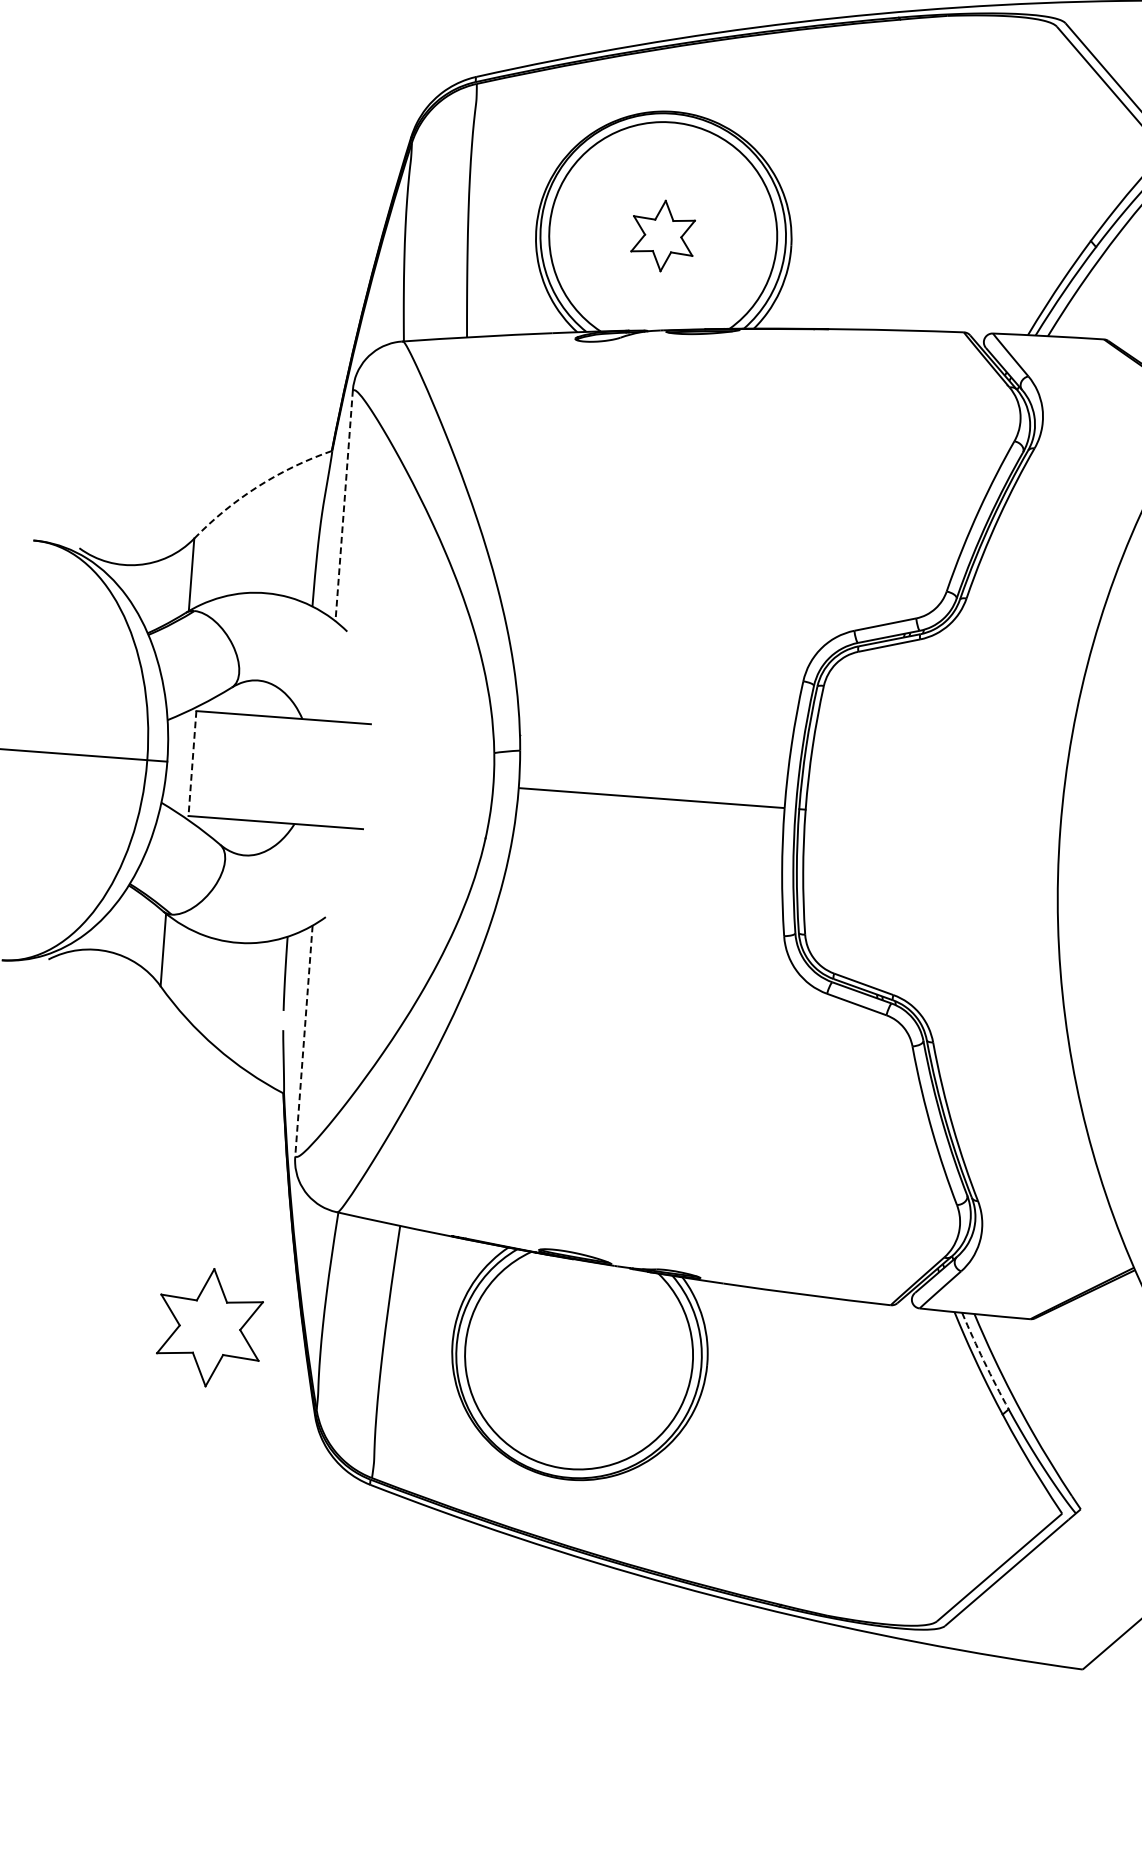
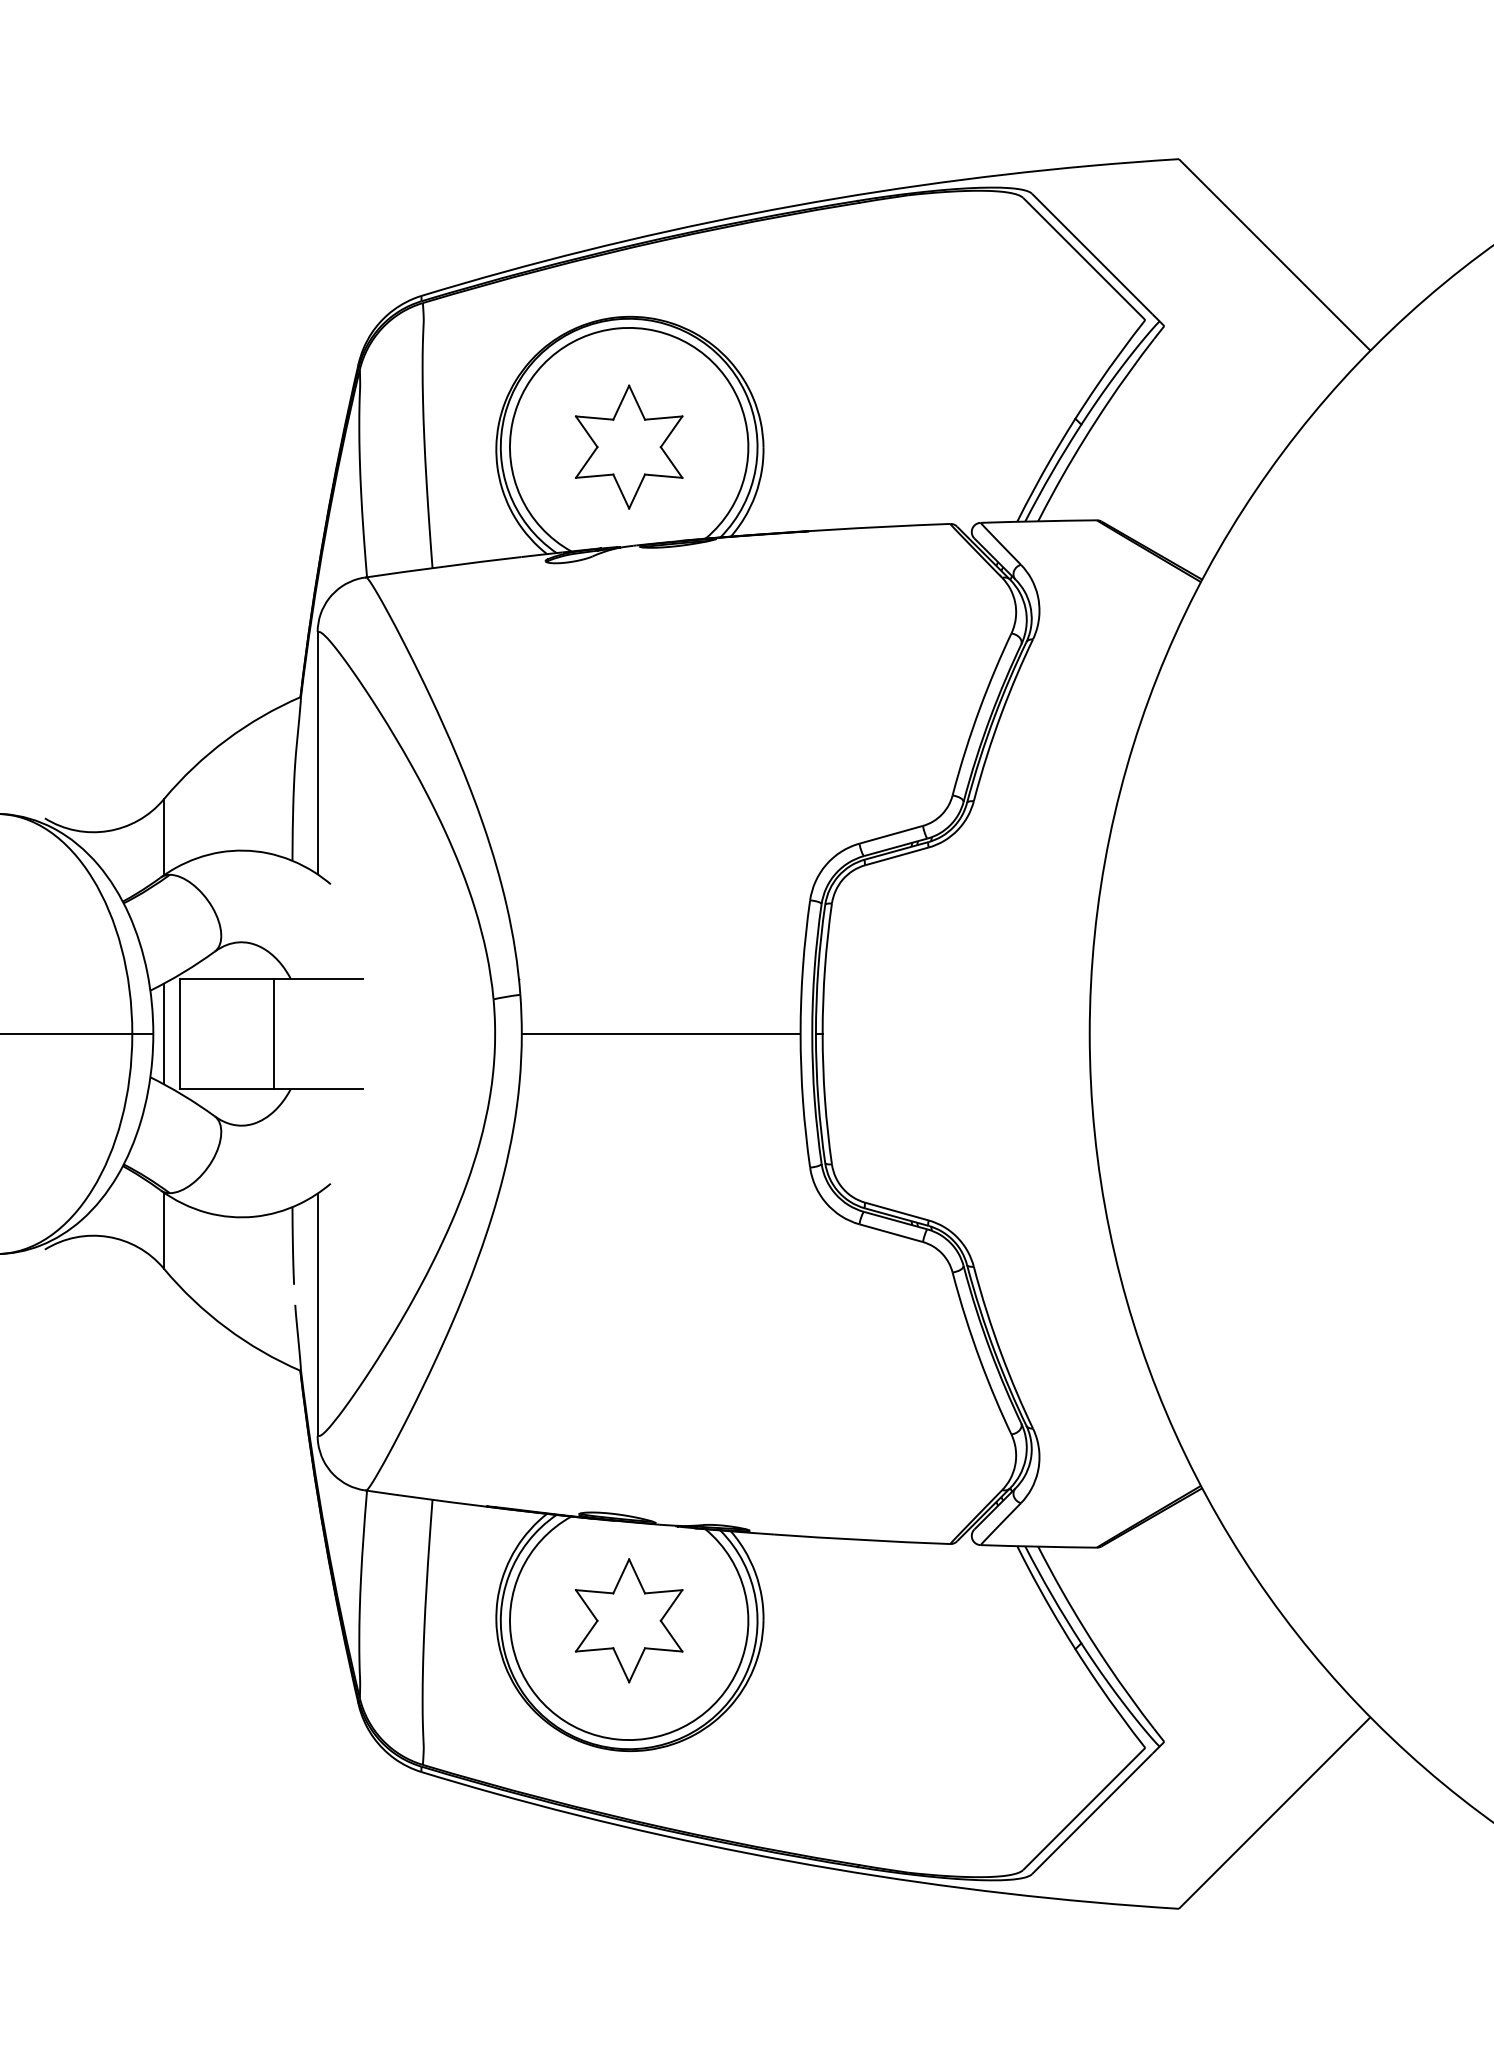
part: (662, 235) -> (628, 446), size x1.67
arc: (258, 487) -> (226, 740), dashed -> solid
line: (344, 505) -> (317, 753), dashed -> solid
line: (177, 761) -> (163, 1033), added
line: (192, 764) -> (179, 1034), dashed -> solid
line: (282, 769) -> (274, 1033), added
line: (303, 1041) -> (317, 1315), dashed -> solid
part: (209, 1327) -> (628, 1620), moved
arc: (984, 1361) -> (1052, 1595), dashed -> solid

